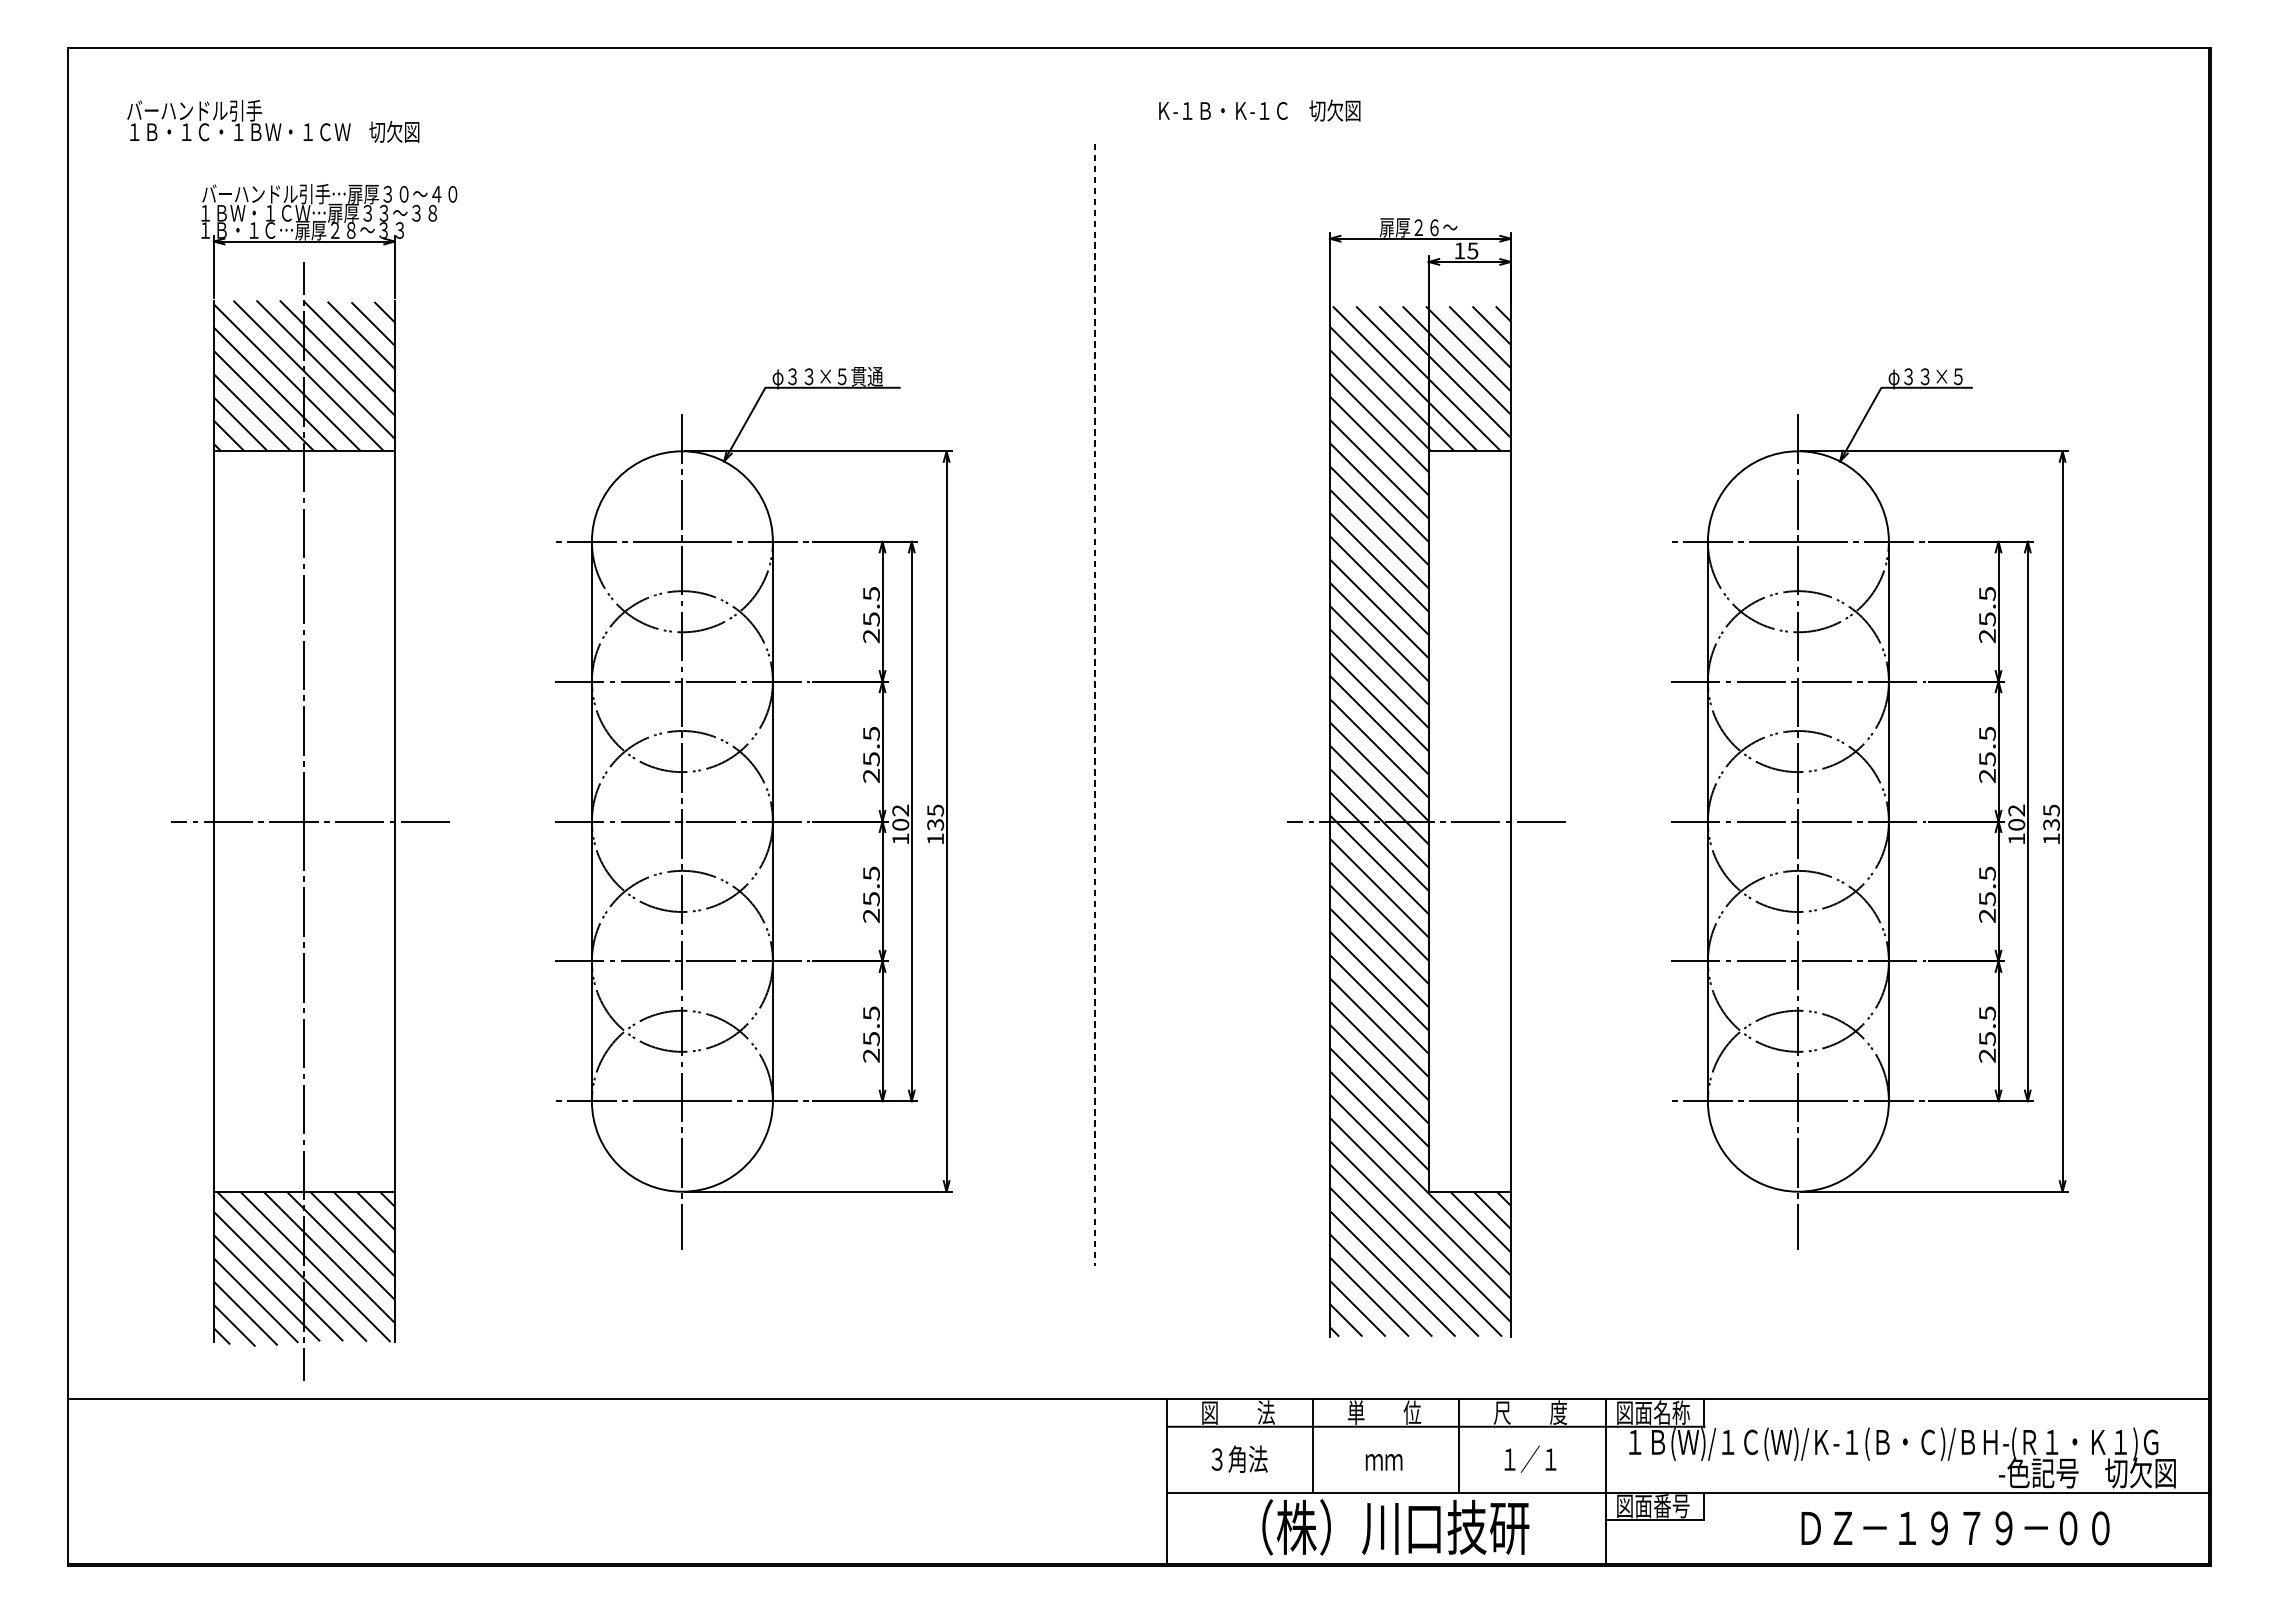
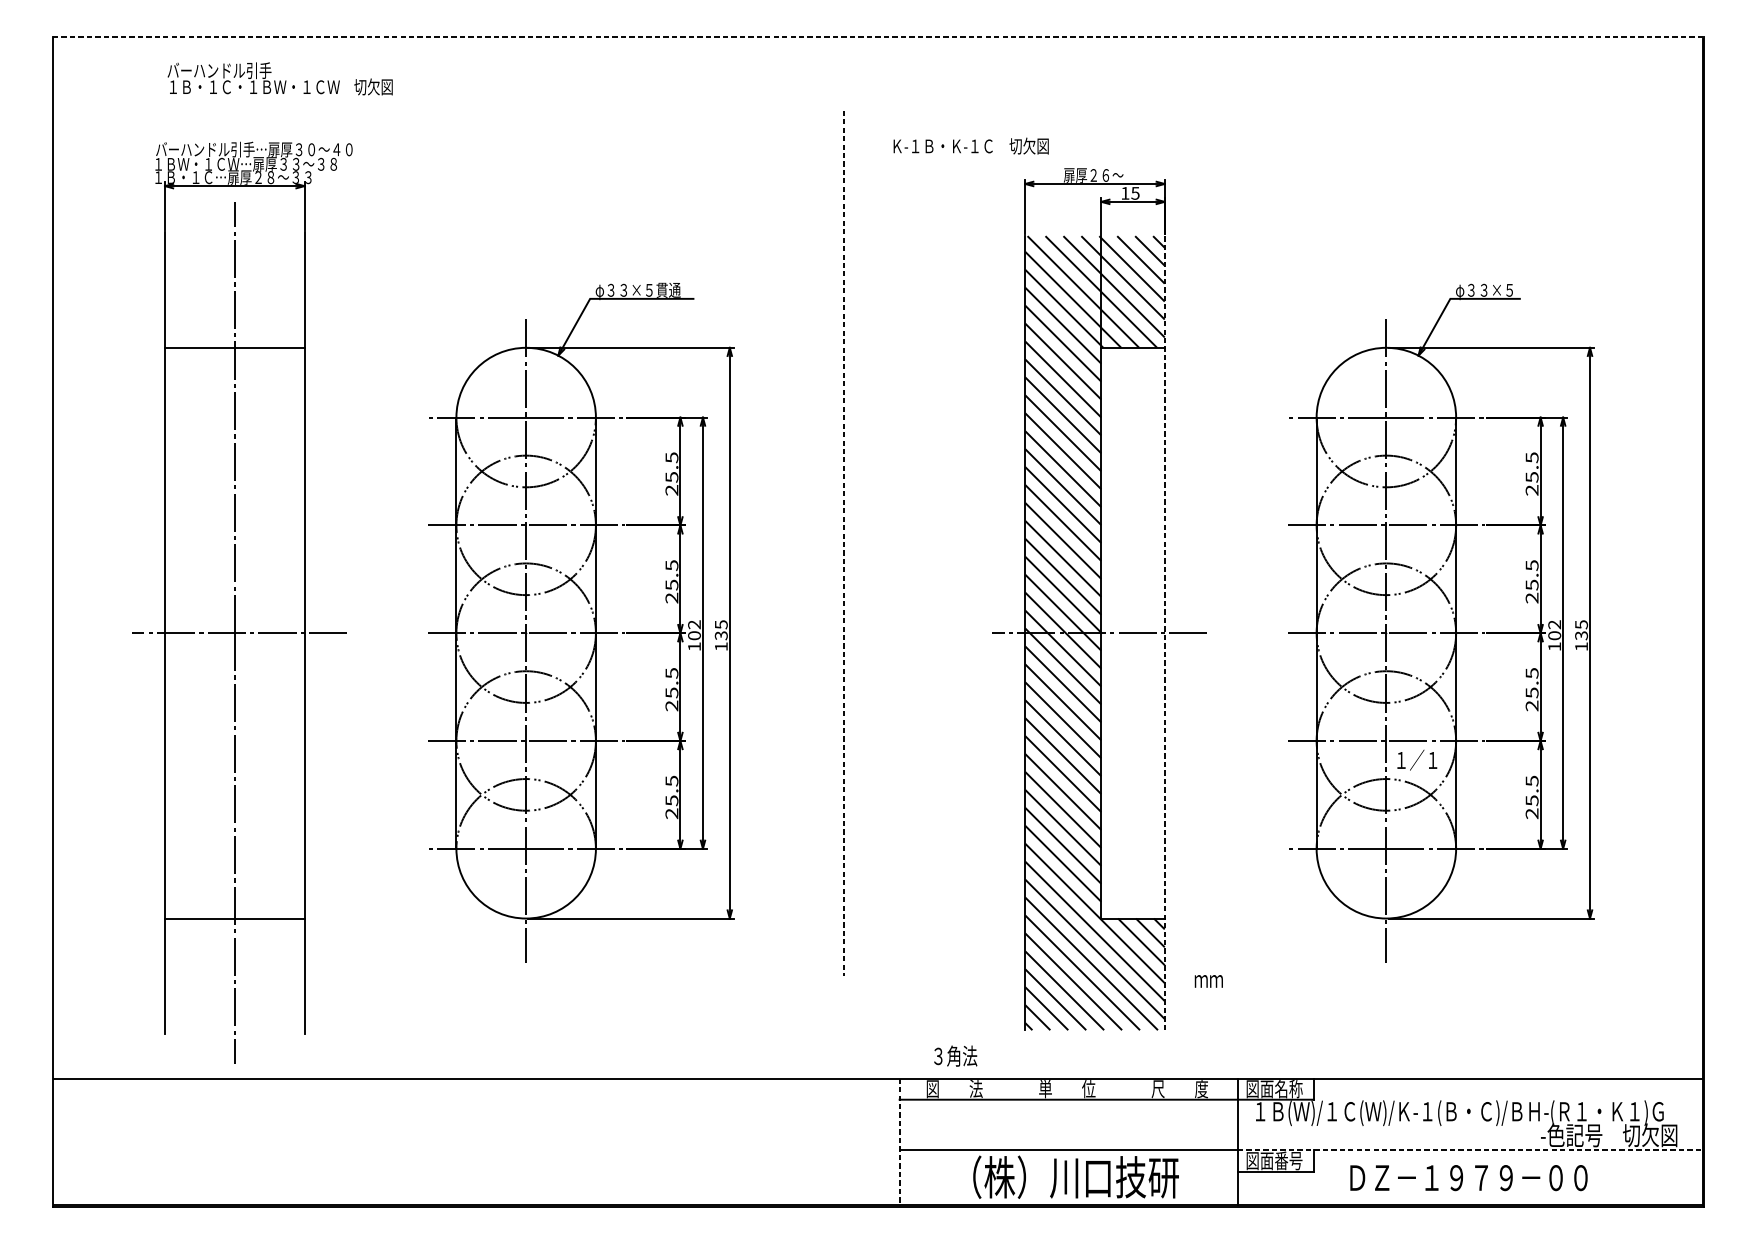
line: (1139, 48) -> (878, 37), solid -> dashed
text: (1259, 110) -> (970, 146), moved
text: (273, 121) -> (280, 78), moved
hatch: (303, 375) -> (234, 289), removed
line: (1510, 821) -> (1164, 633), solid -> dashed
hatch: (303, 1268) -> (234, 977), removed
line: (1313, 1445) -> (1012, 1114), removed
line: (1459, 1445) -> (1125, 1114), removed
text: (1239, 1458) -> (955, 1055), moved
text: (1530, 1458) -> (1417, 759), moved
text: (1384, 1462) -> (1209, 981), moved
line: (1166, 1482) -> (899, 1142), solid -> dashed
line: (1907, 1492) -> (1470, 1150), solid -> dashed
text: (1955, 1528) -> (1468, 1178), moved

